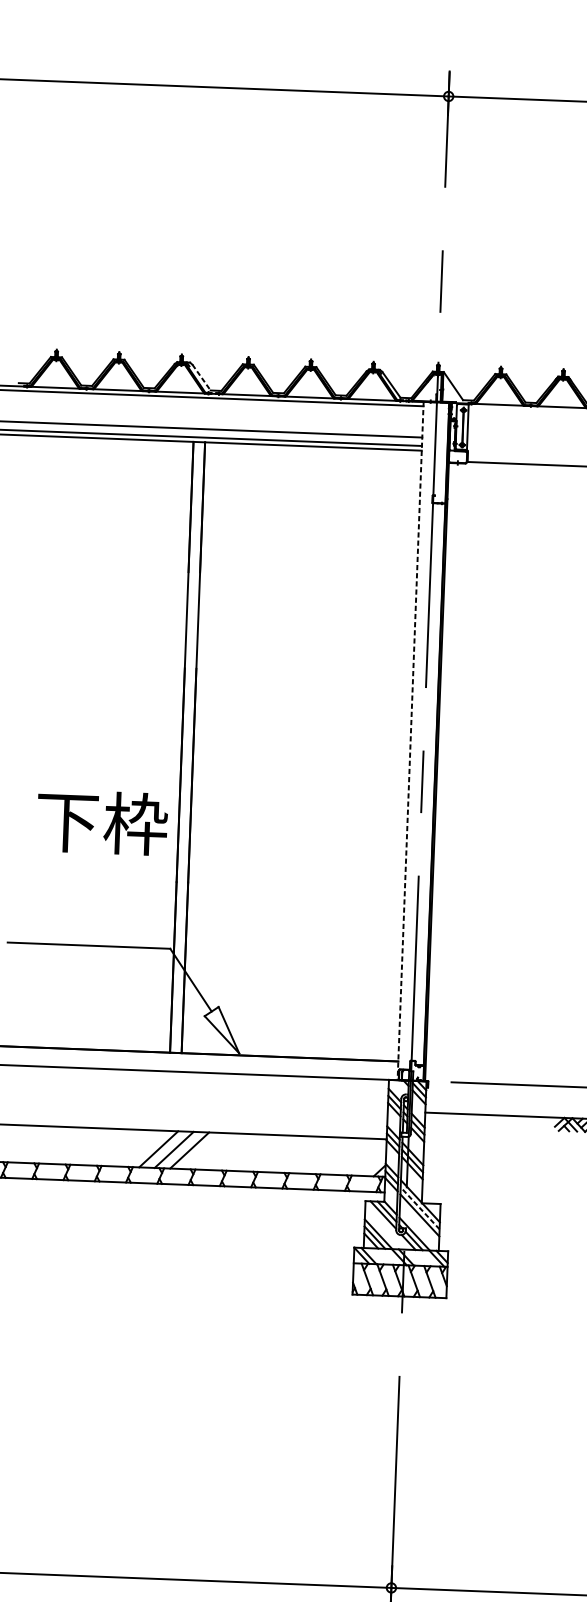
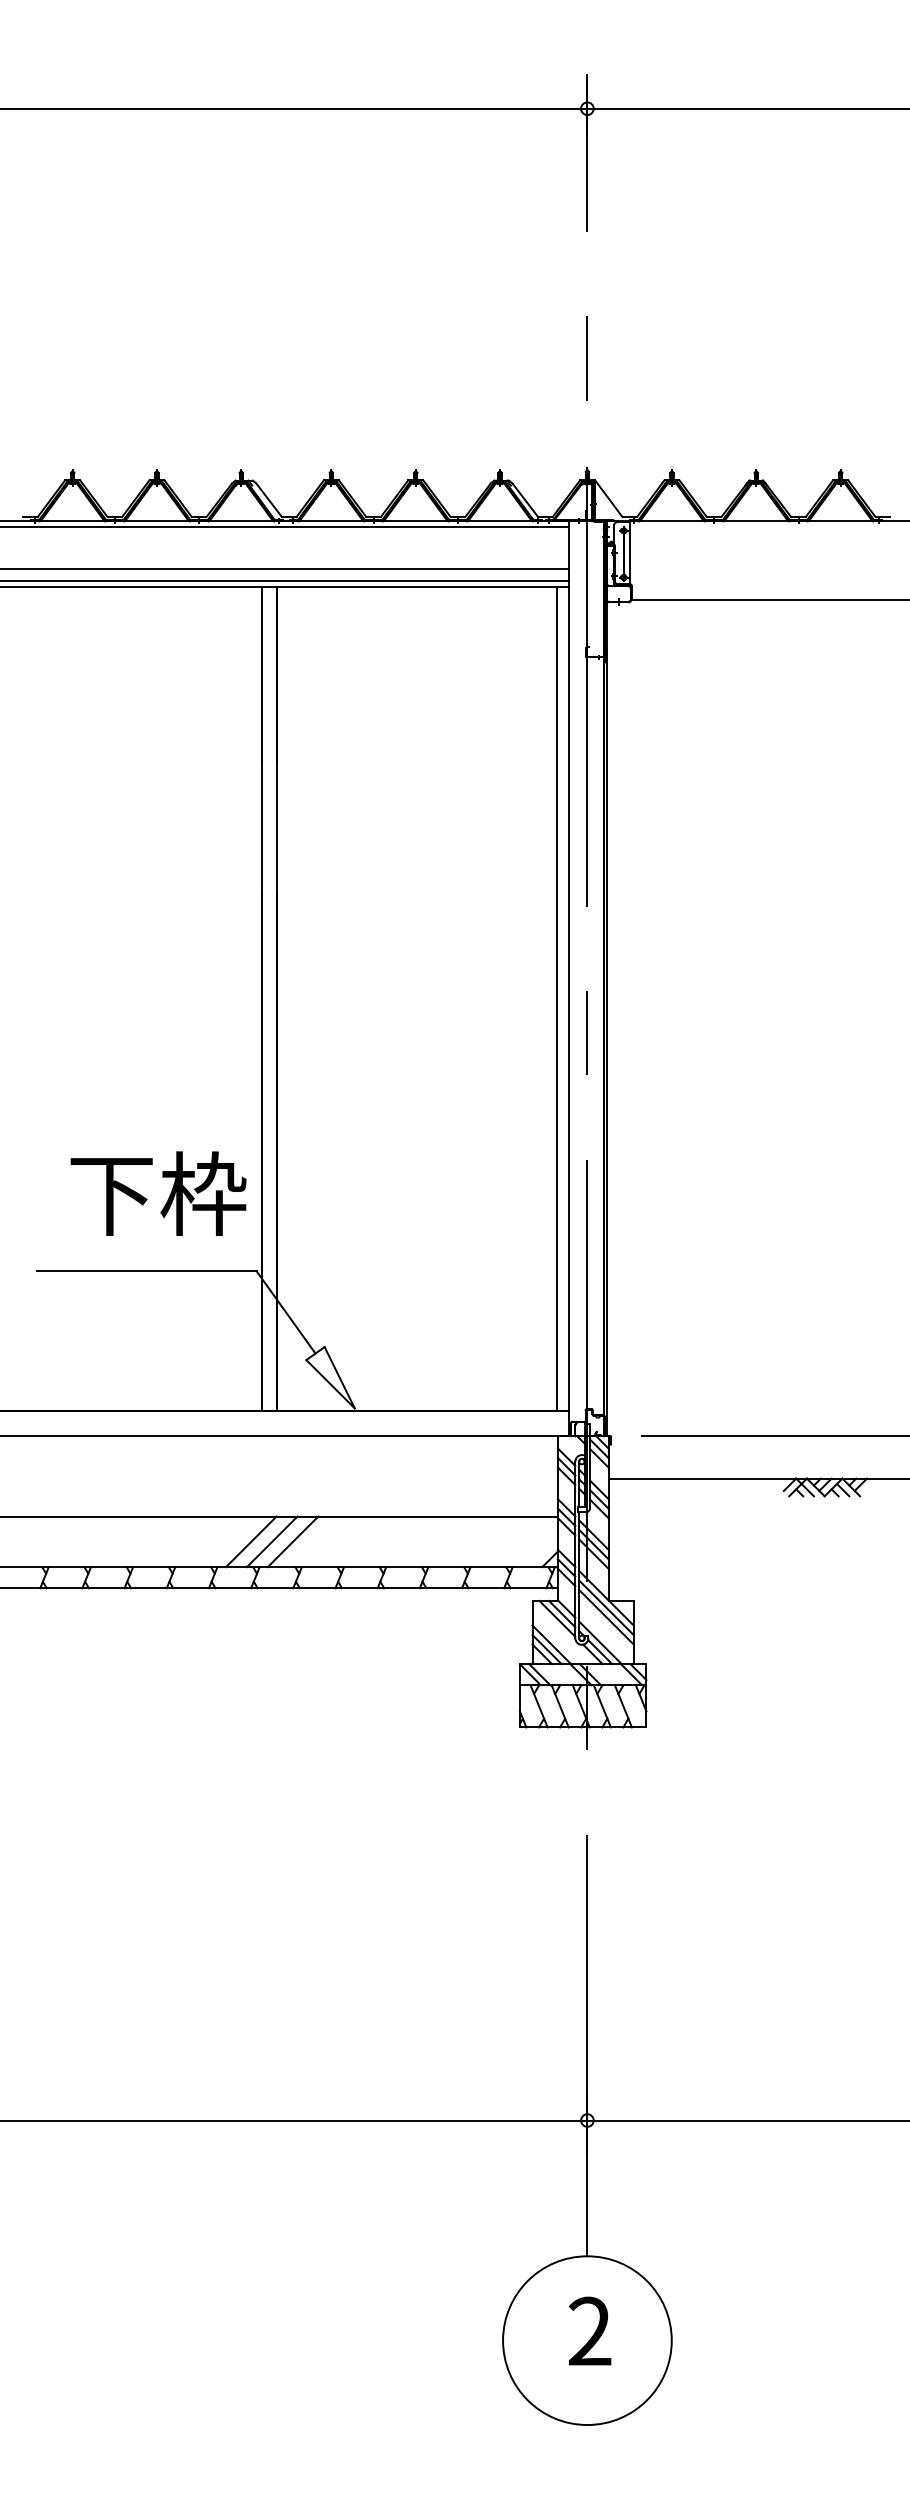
line: (201, 377) -> (269, 500), dashed -> solid
line: (410, 741) -> (569, 979), dashed -> solid
line: (400, 755) -> (556, 999), added
text: (102, 822) -> (158, 1193), moved
line: (420, 1208) -> (606, 1607), dashed -> solid

